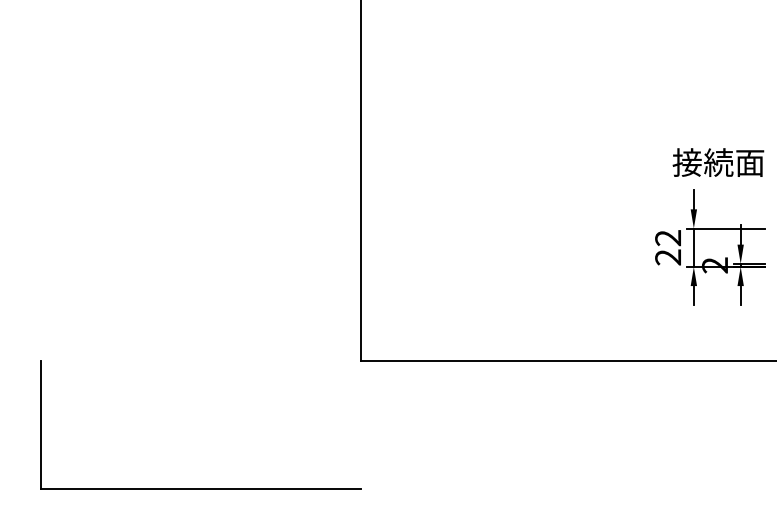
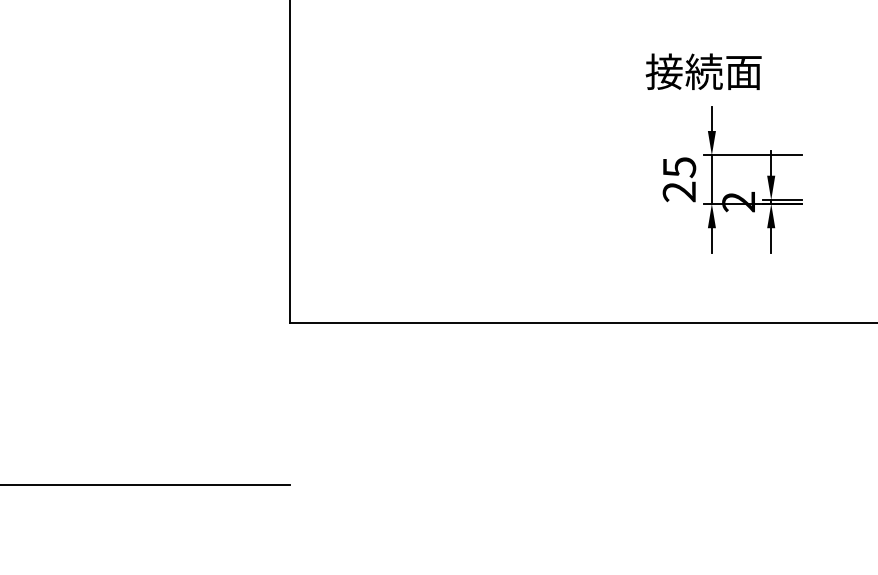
text: (718, 162) -> (703, 71), moved
text: (668, 238) -> (679, 167), 22 -> 25

